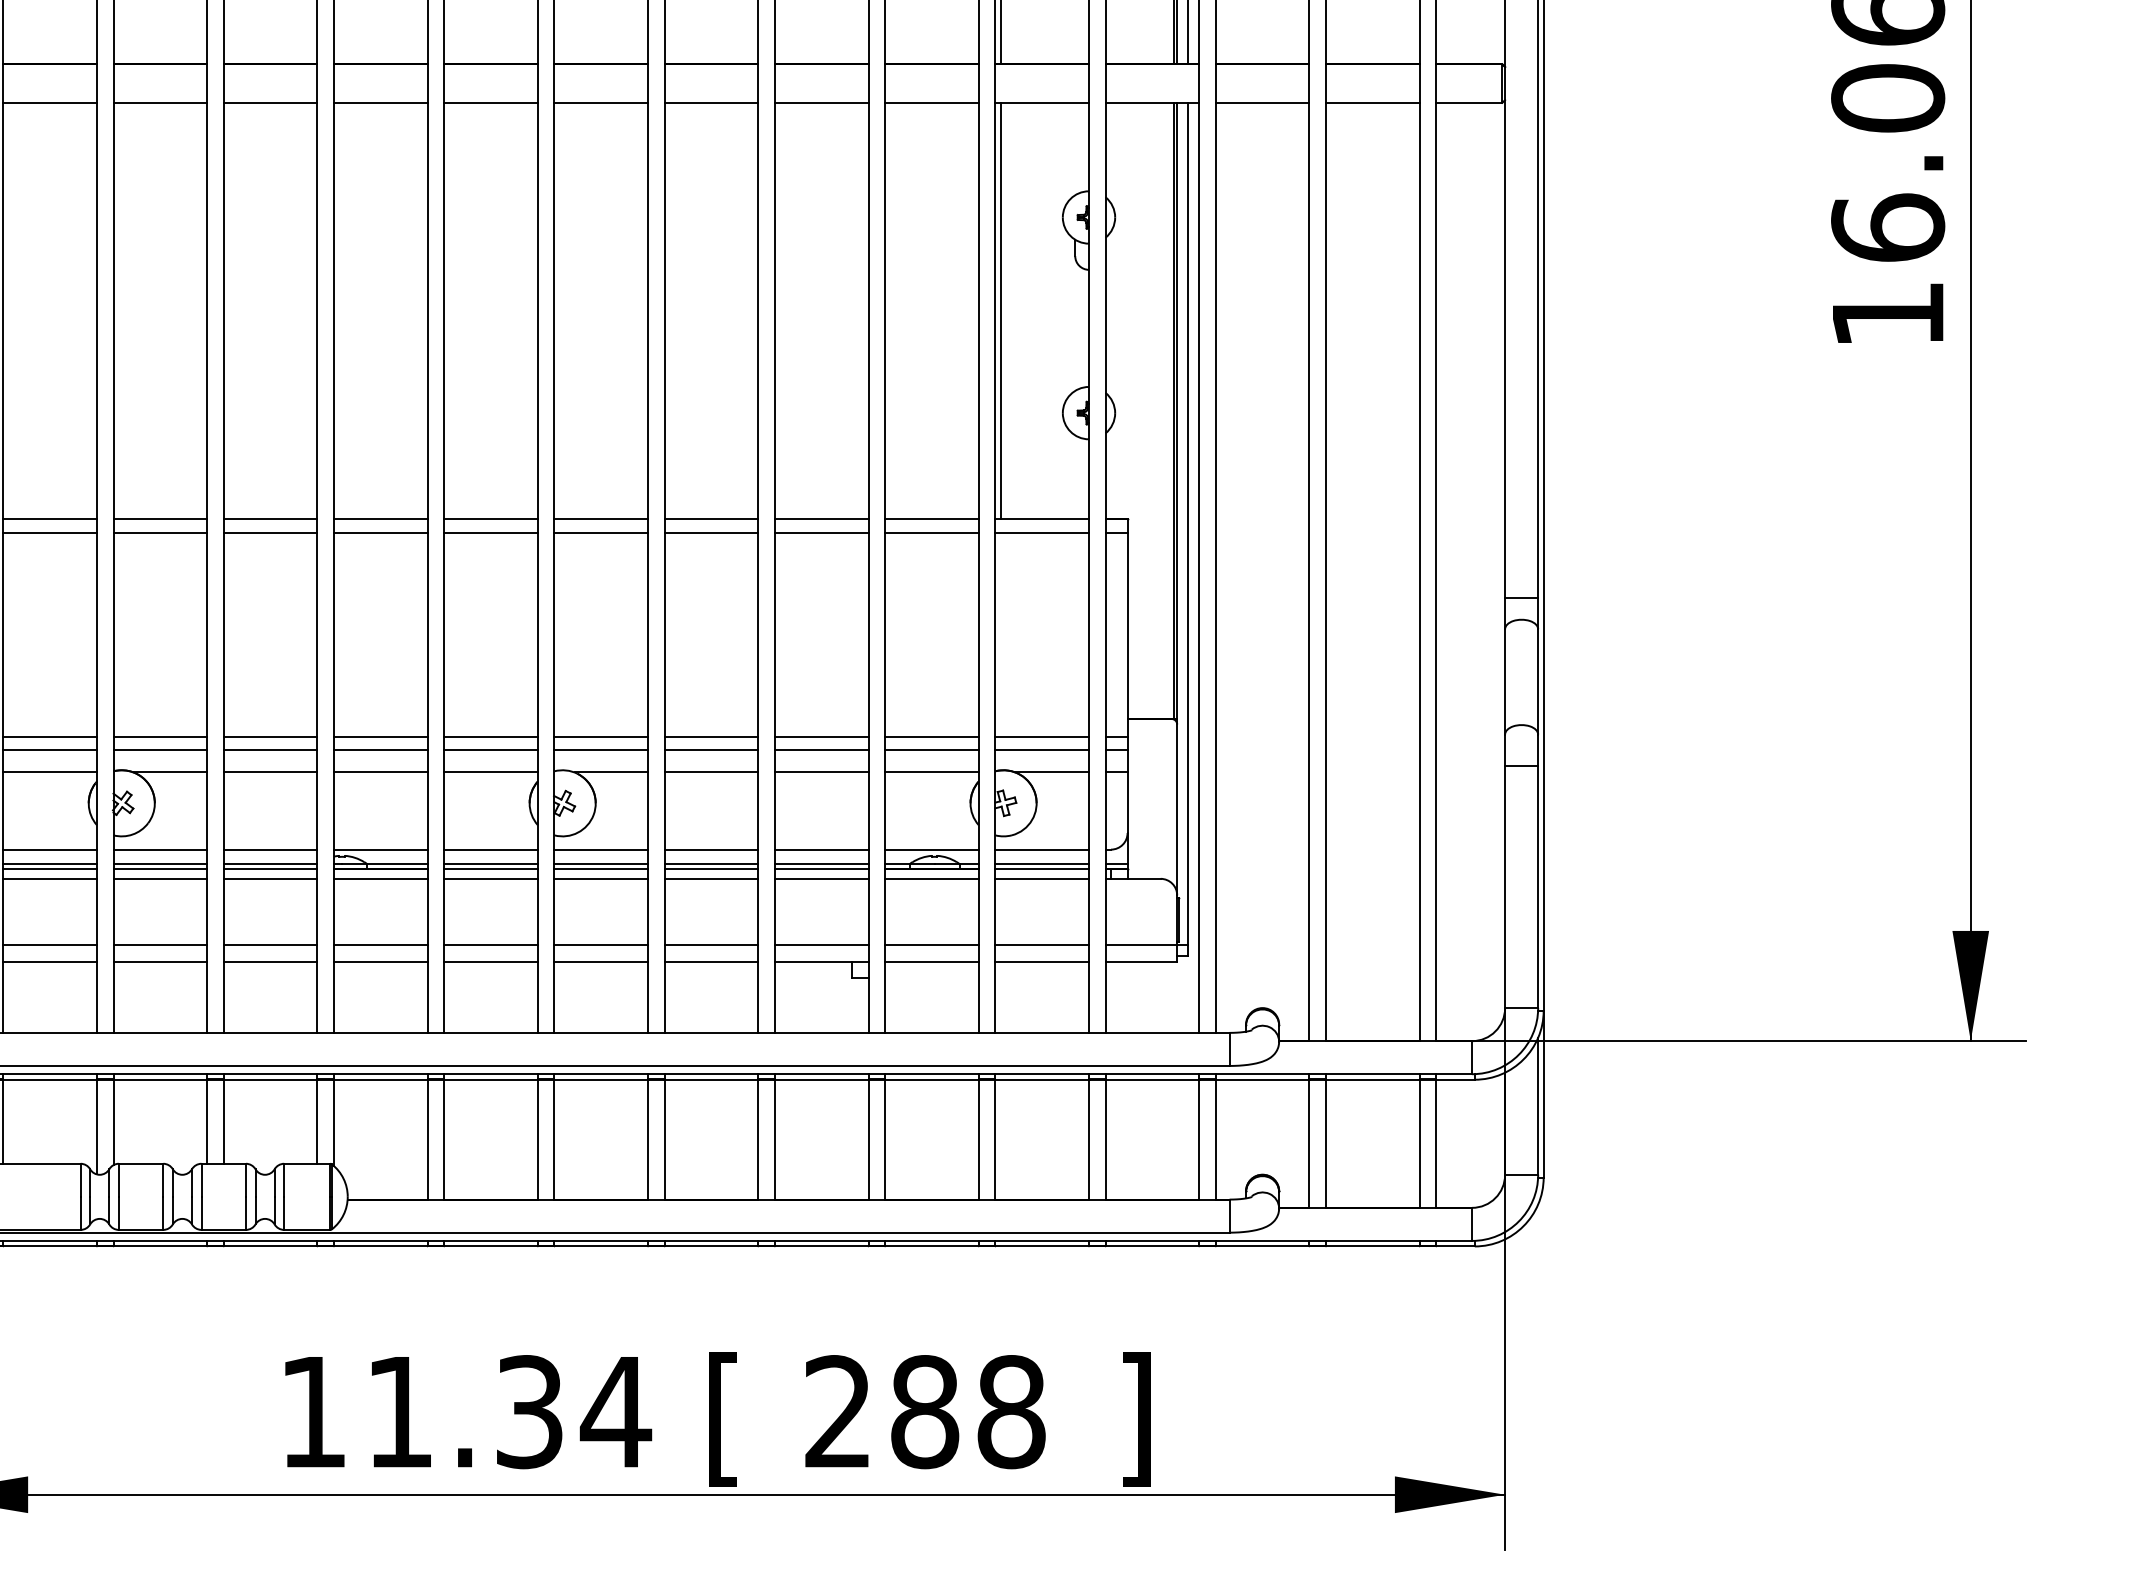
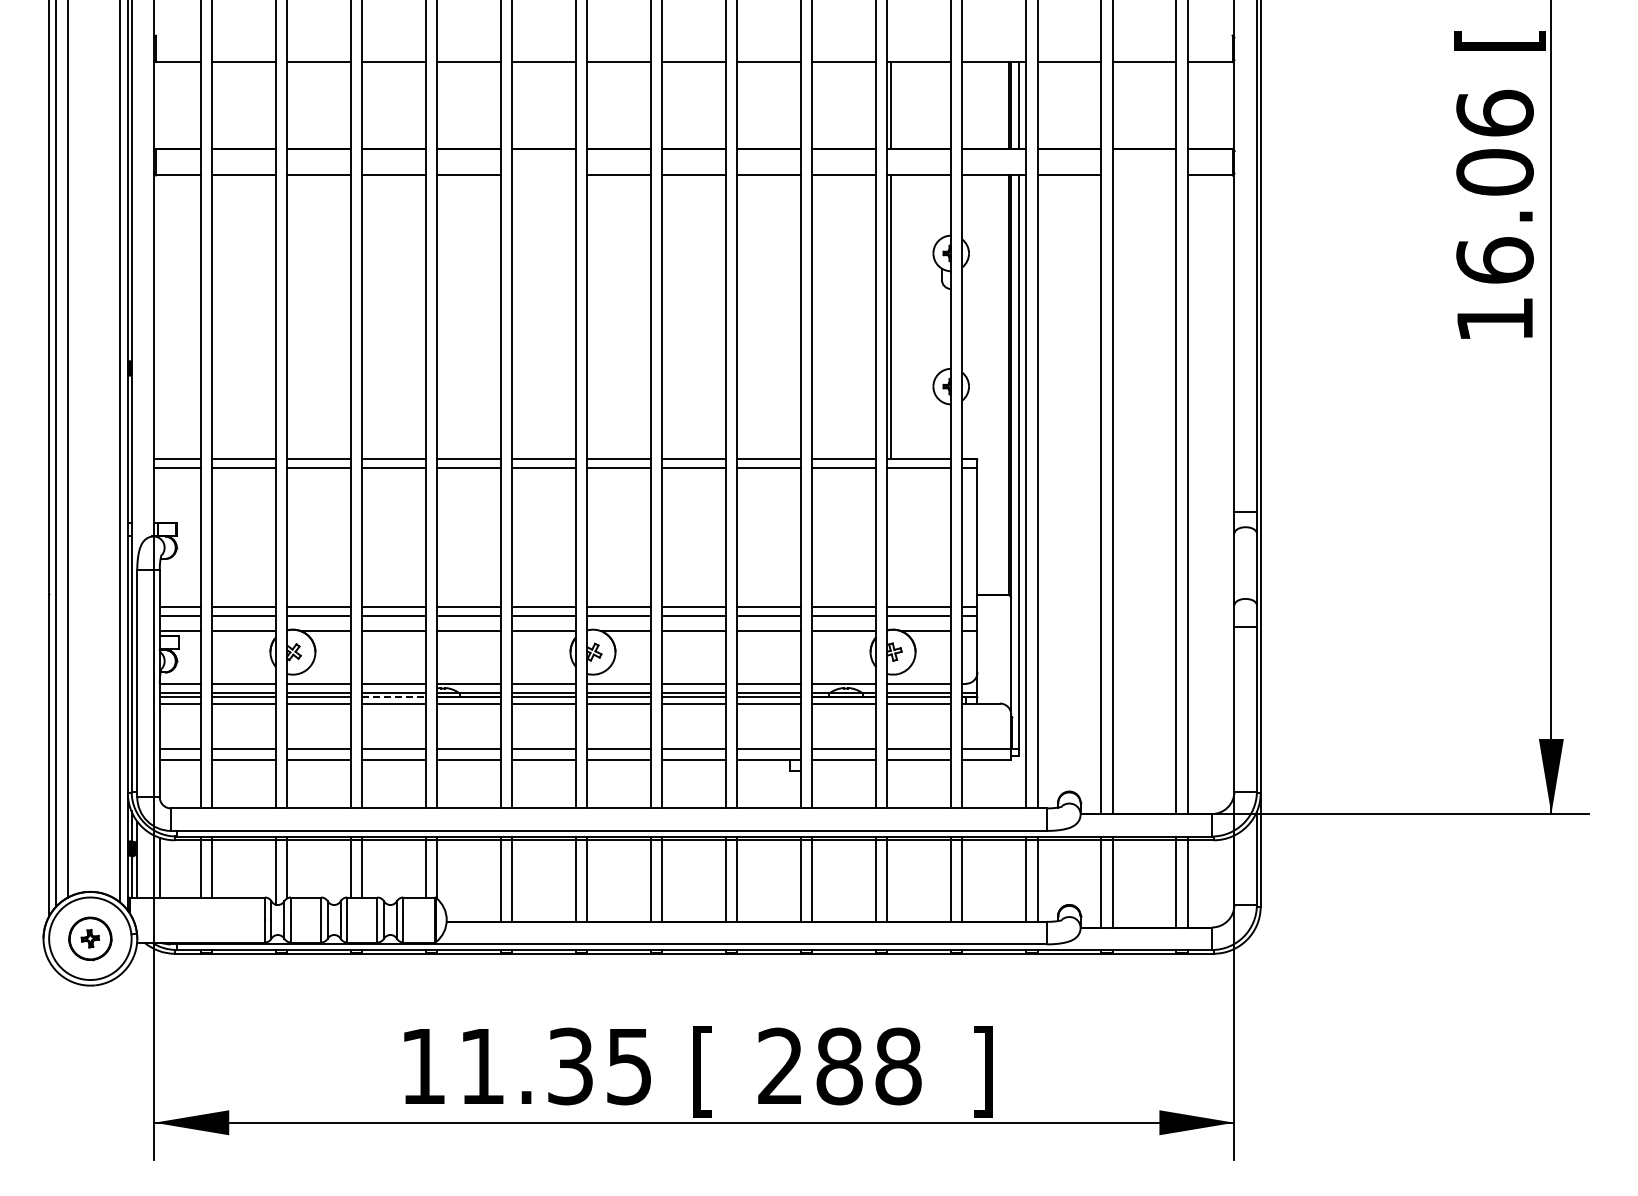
line: (491, 102) -> (544, 175), removed
line: (1372, 102) -> (1144, 175), removed
line: (271, 869) -> (394, 697), solid -> dashed
text: (614, 1413) -> (628, 1067), 11.34 -> 11.35

